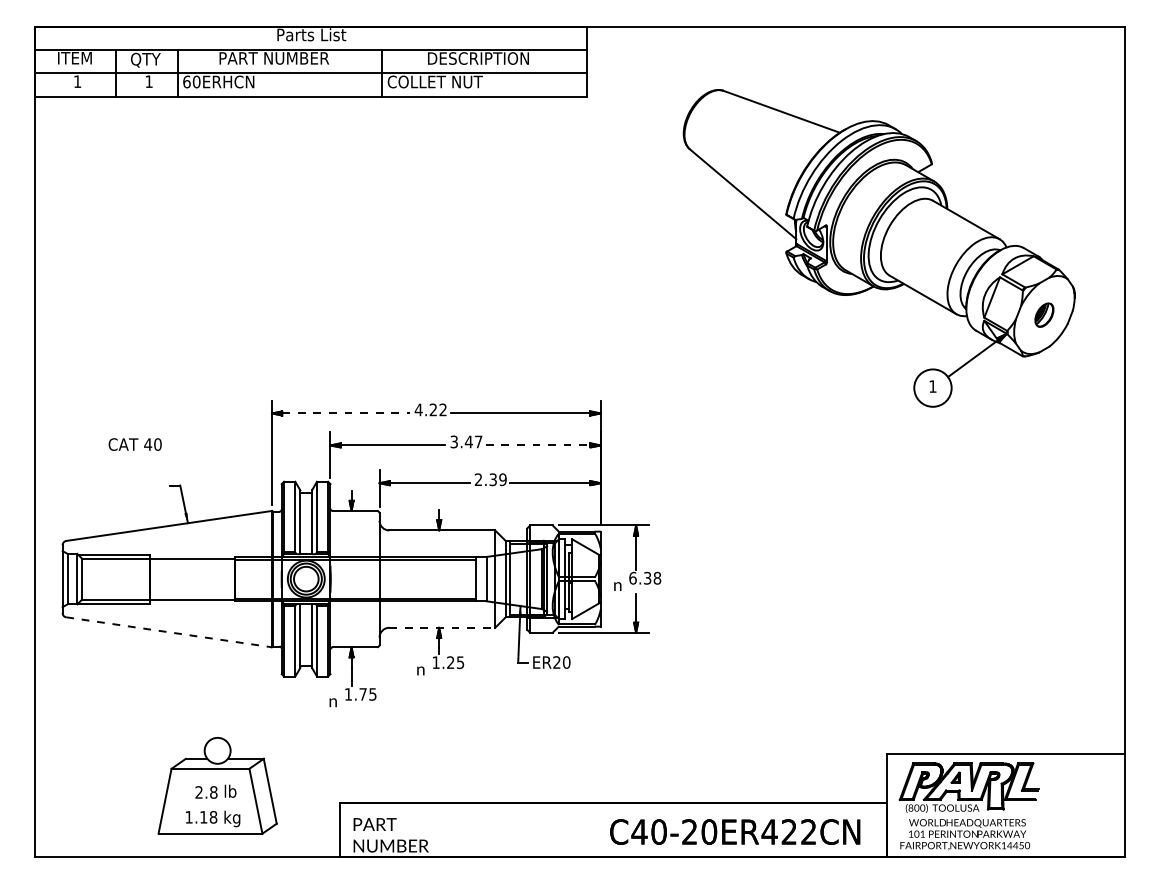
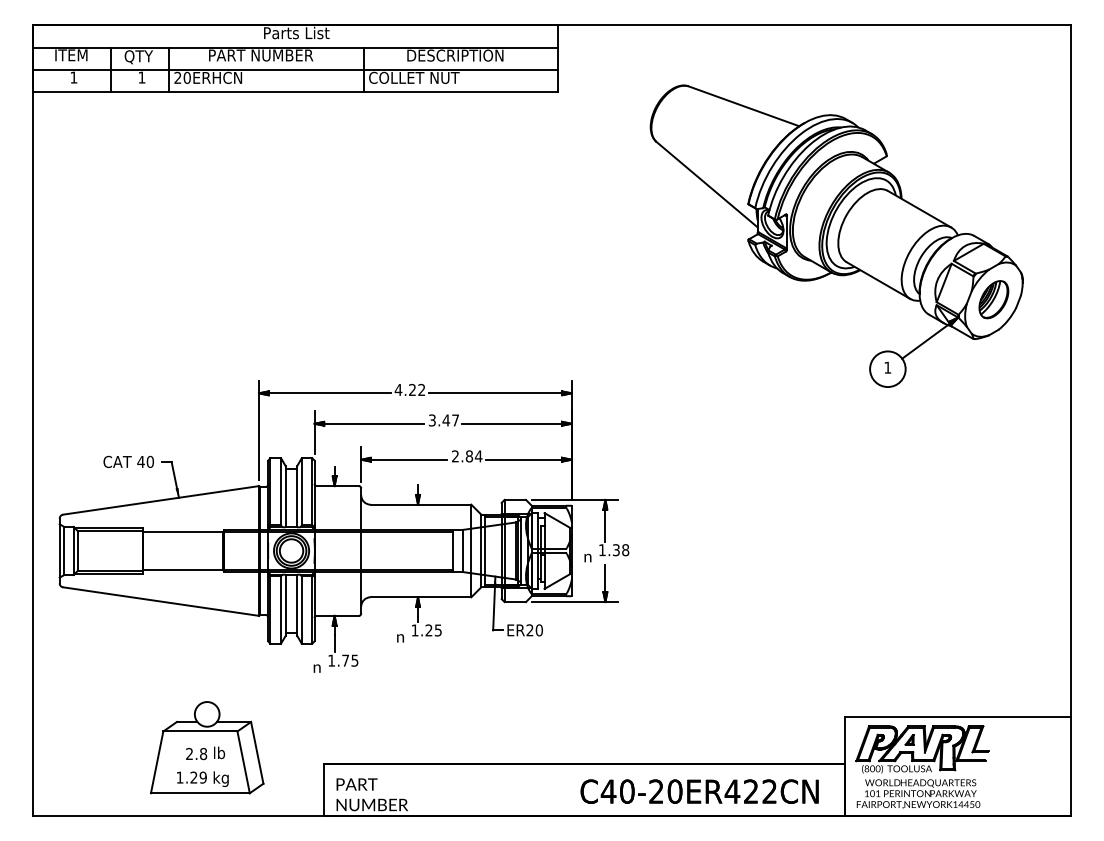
text: (186, 81) -> (177, 77), 60ERHCN -> 20ERHCN
part: (1043, 314) -> (993, 299), size x1.67
line: (346, 413) -> (329, 393), dashed -> solid
text: (134, 444) -> (128, 461), moved
line: (538, 445) -> (512, 423), dashed -> solid
text: (497, 479) -> (473, 456), 2.39 -> 2.84
text: (633, 578) -> (602, 550), 6.38 -> 1.38
line: (442, 628) -> (421, 597), dashed -> solid
line: (169, 632) -> (161, 601), dashed -> solid
text: (208, 817) -> (198, 777), 1.18 -> 1.29

